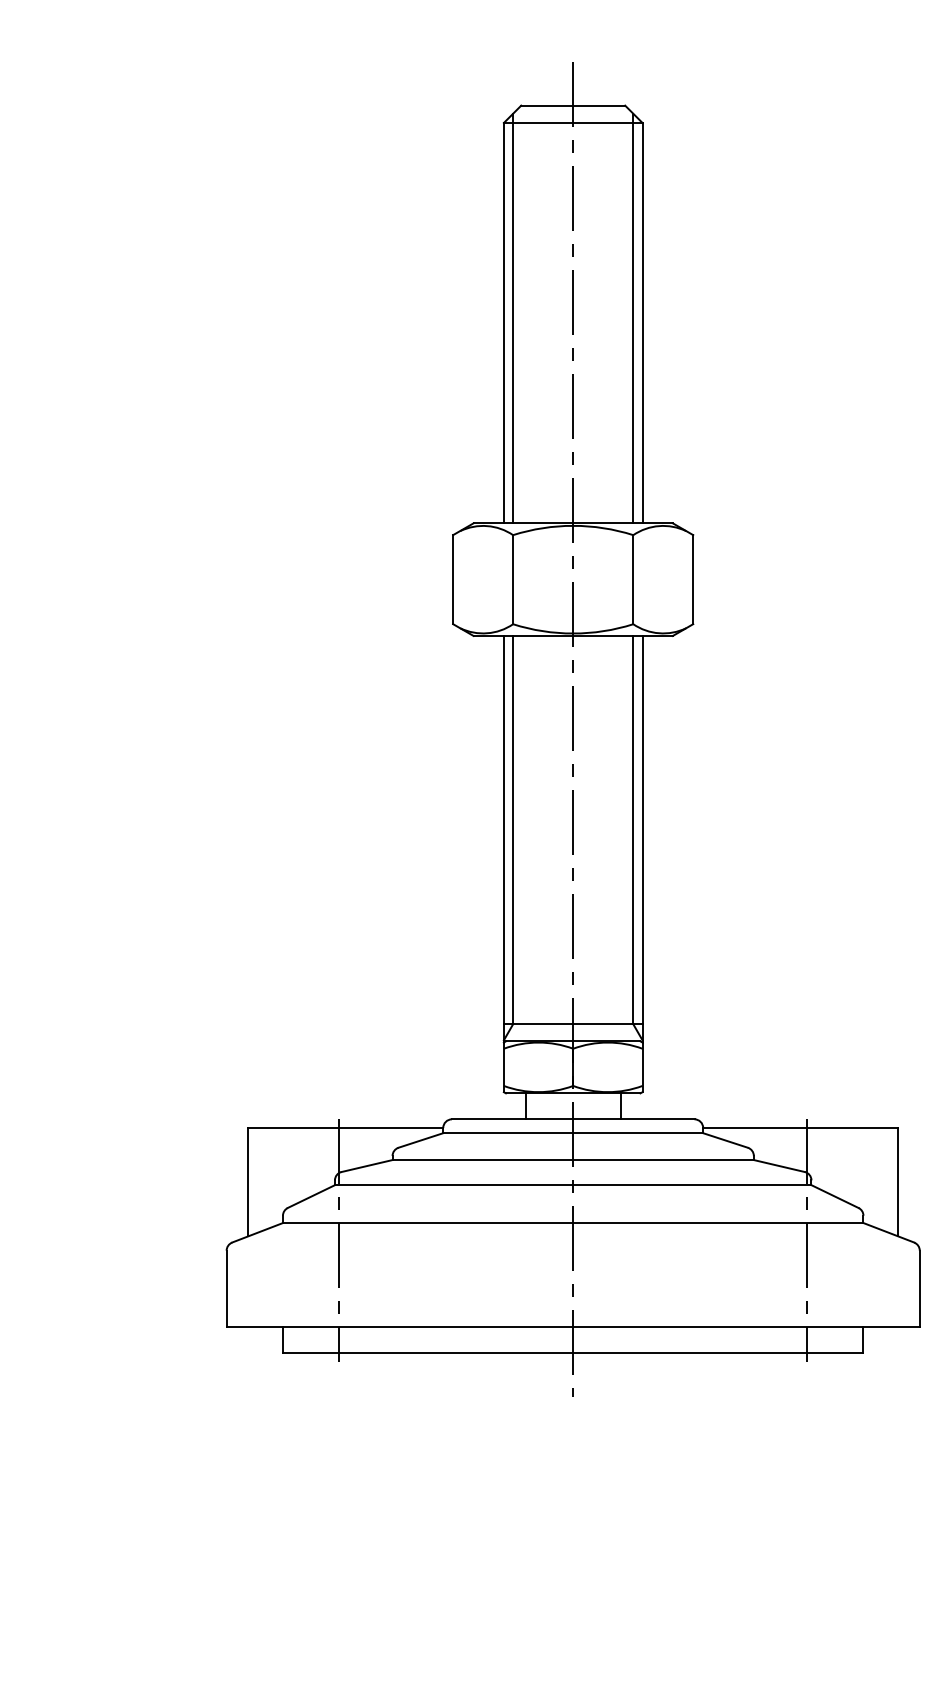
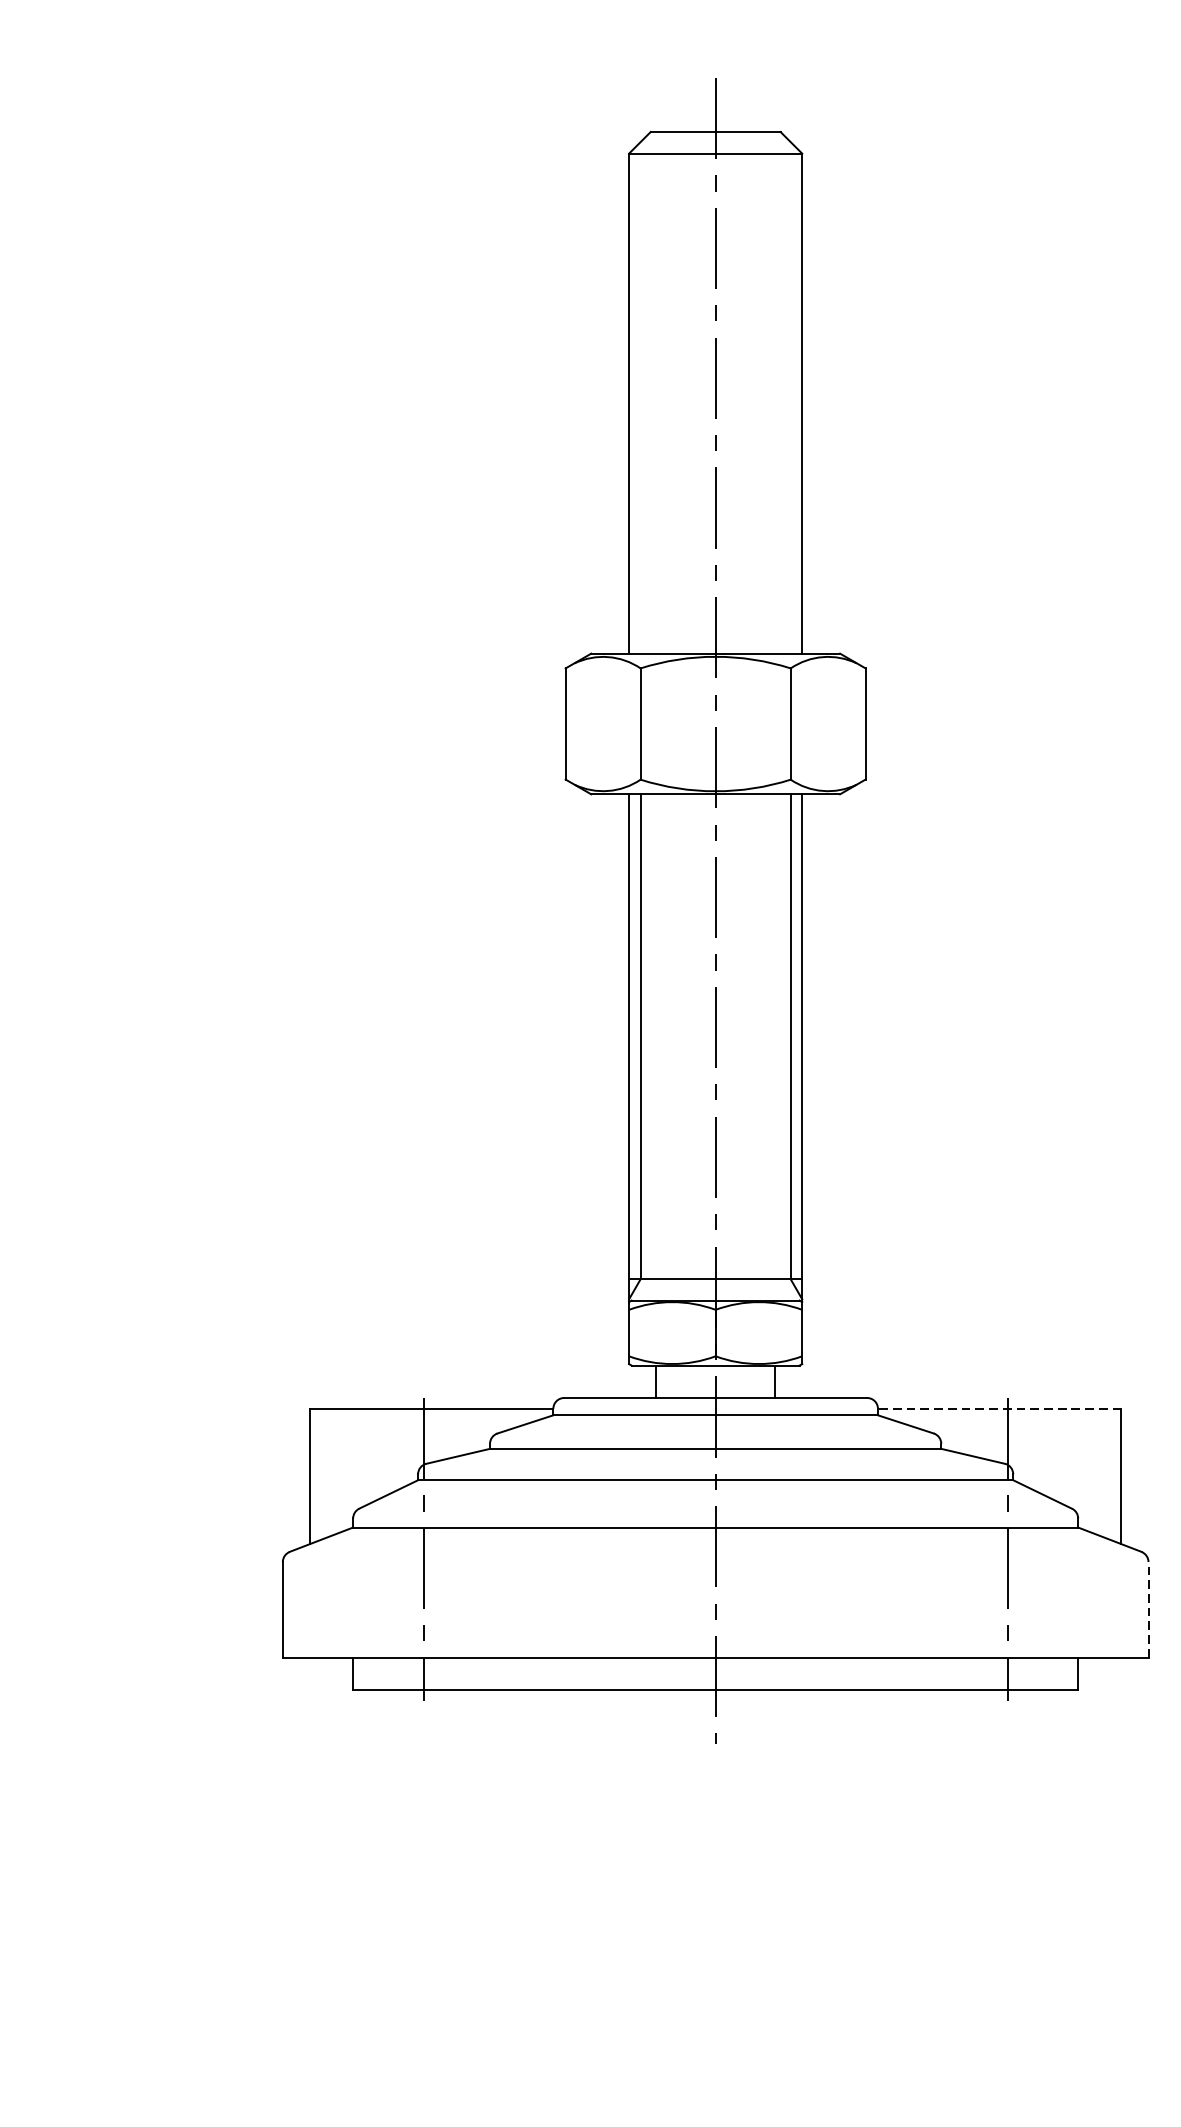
line: (513, 318) -> (641, 397), removed
line: (633, 318) -> (790, 397), removed
line: (800, 1128) -> (999, 1409), solid -> dashed
line: (919, 1288) -> (1148, 1609), solid -> dashed

